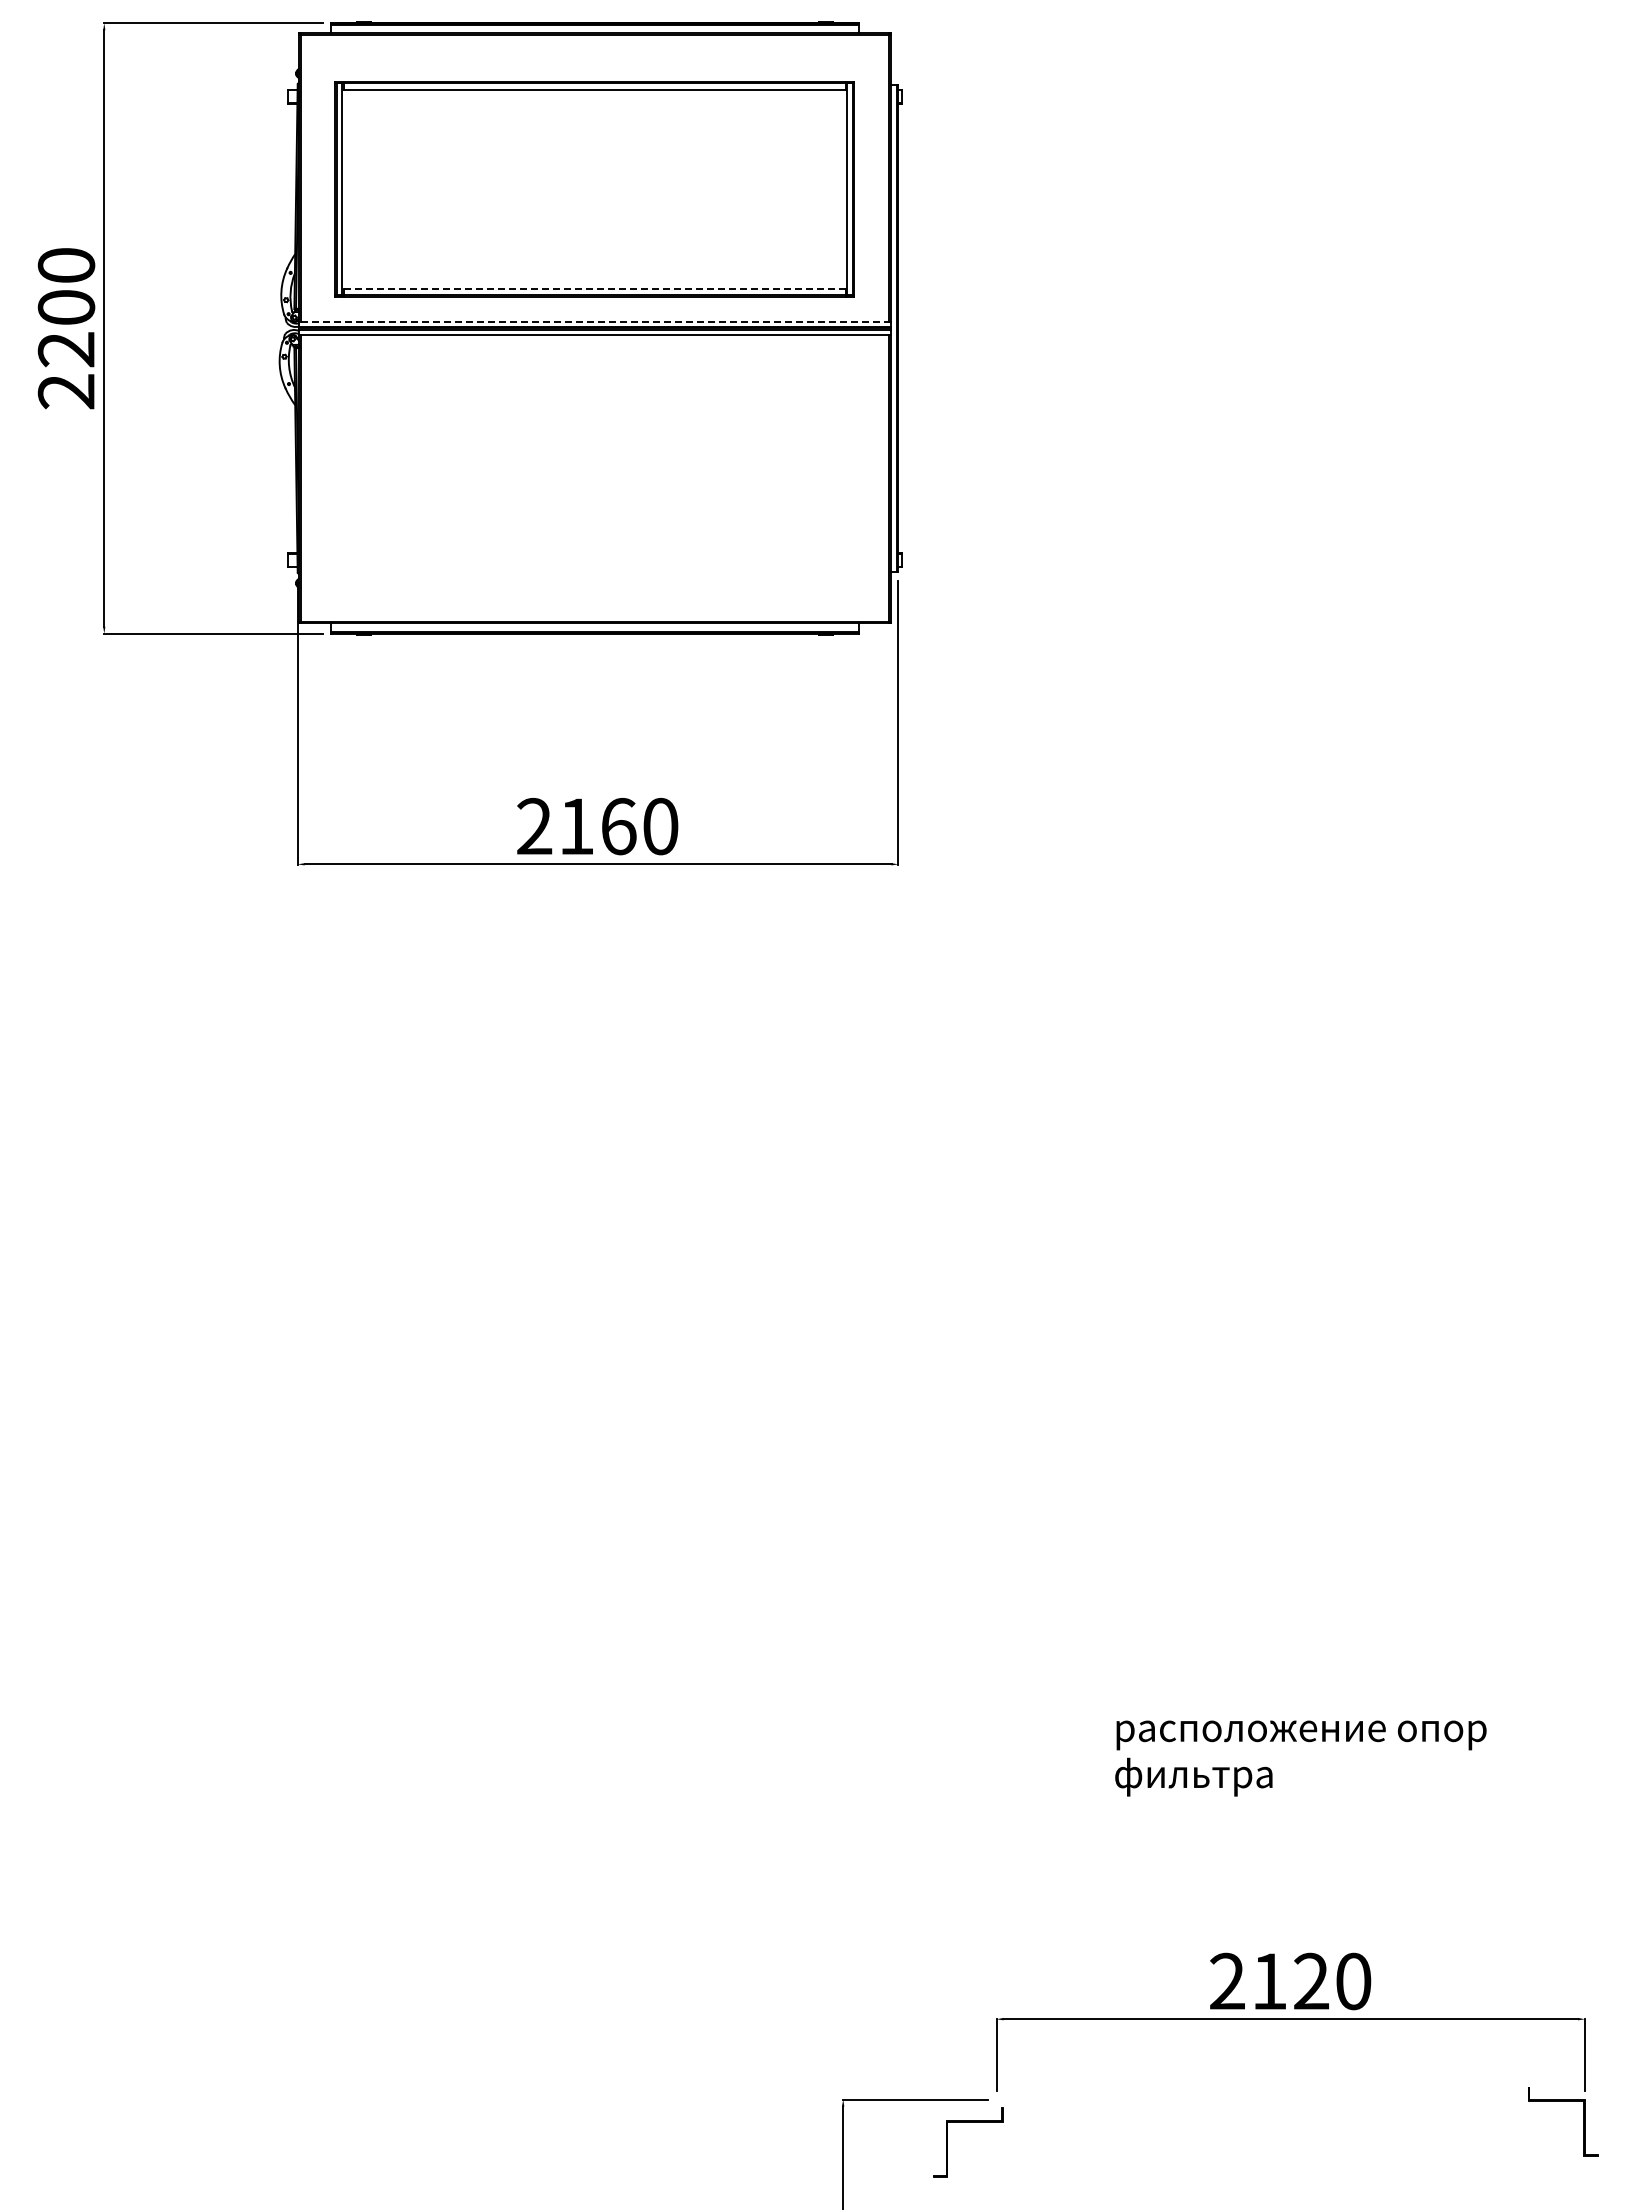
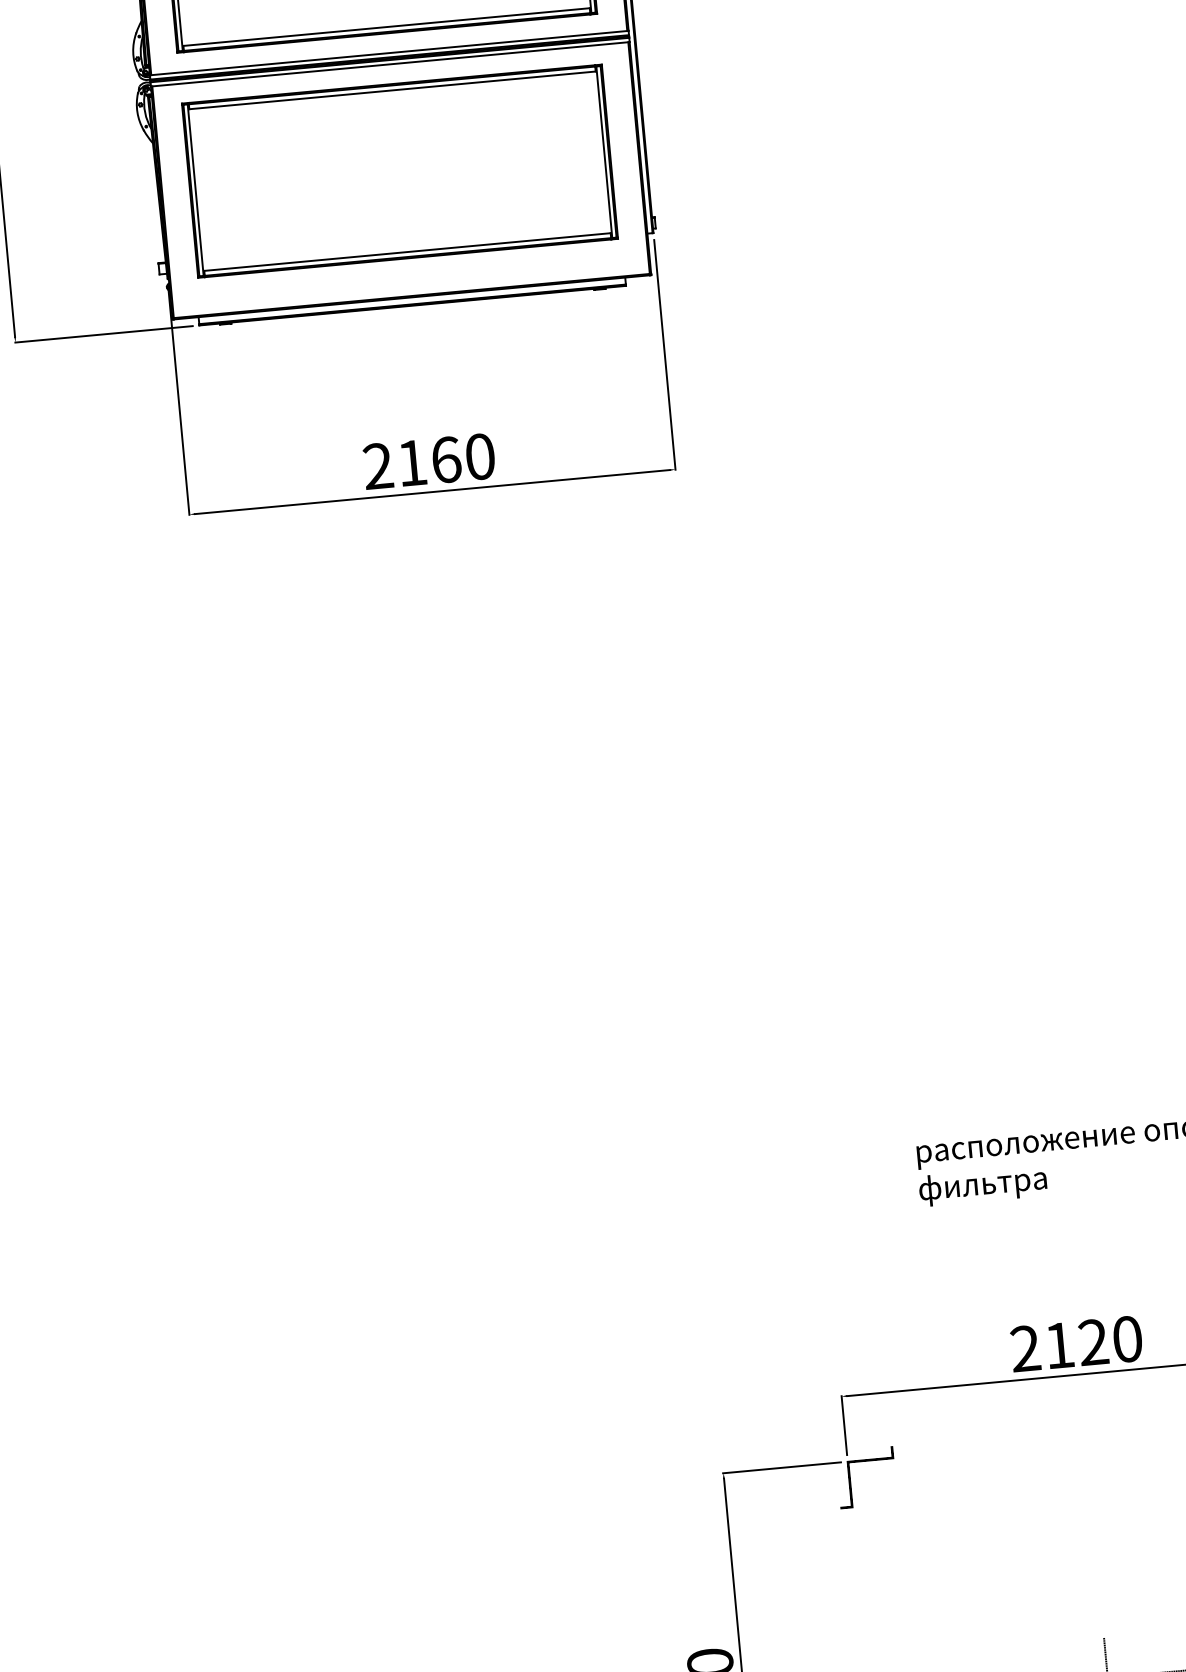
line: (594, 289) -> (386, 27), dashed -> solid
line: (595, 321) -> (389, 53), dashed -> solid
part: (594, 467) -> (399, 171), added
part: (968, 2122) -> (865, 1461), moved

